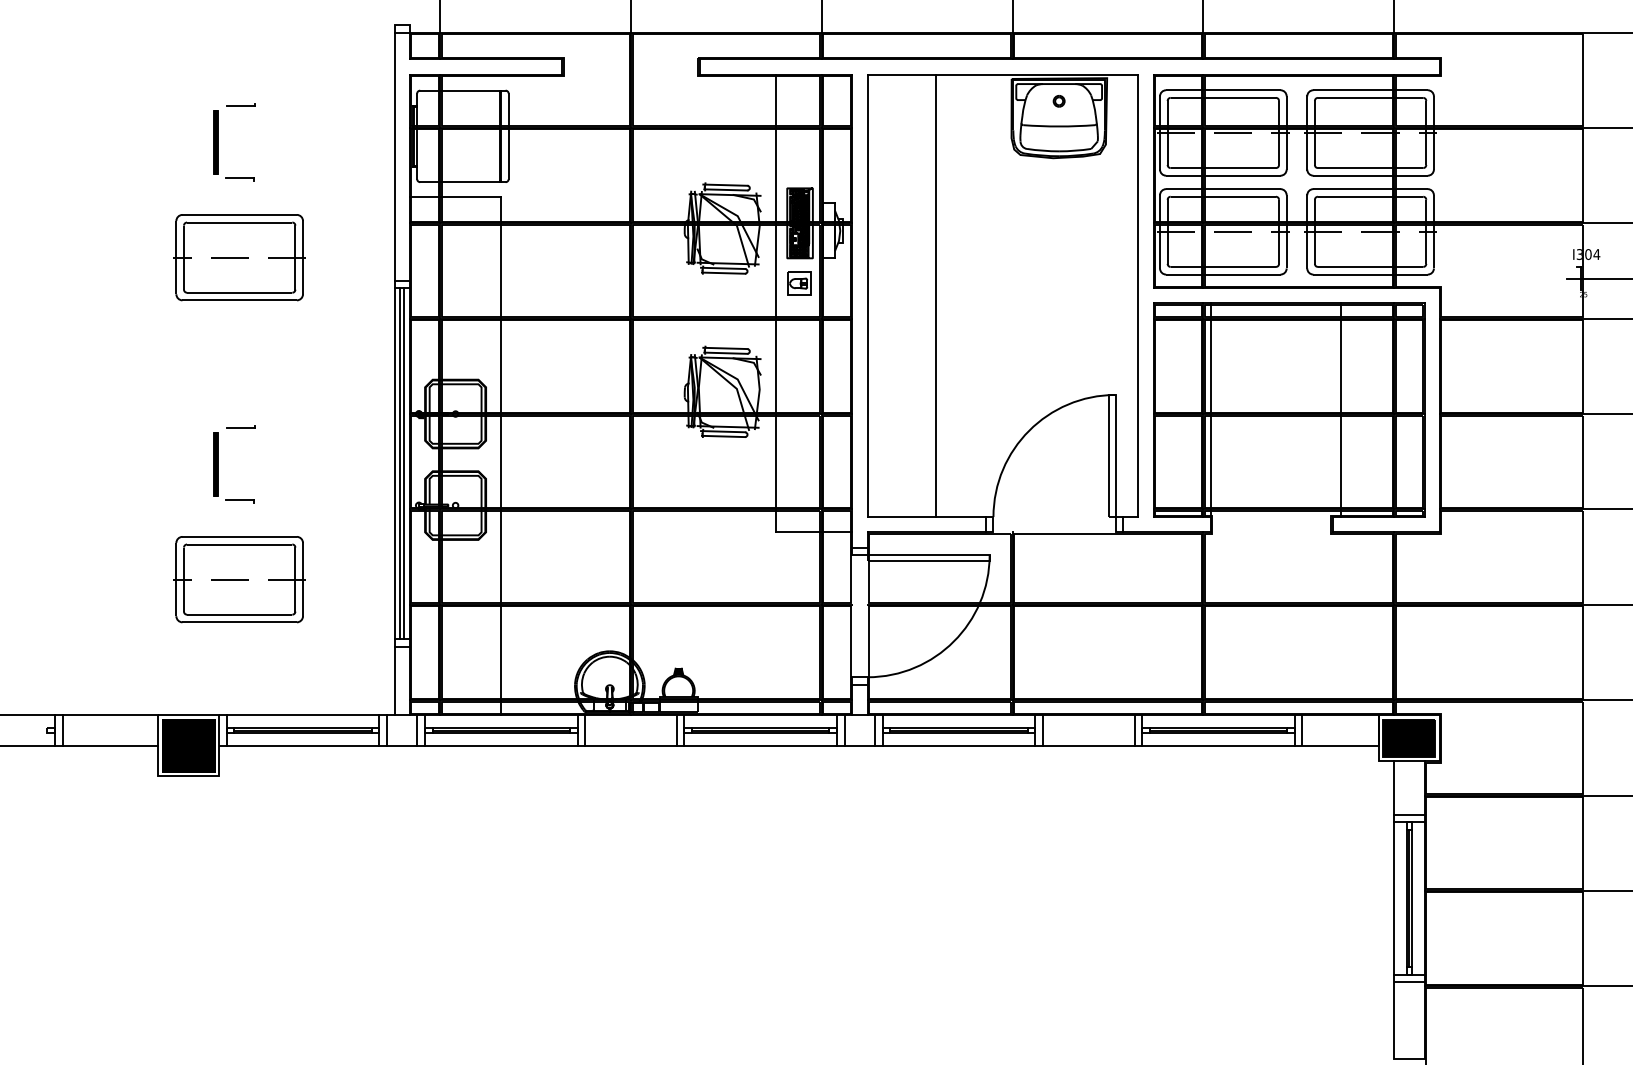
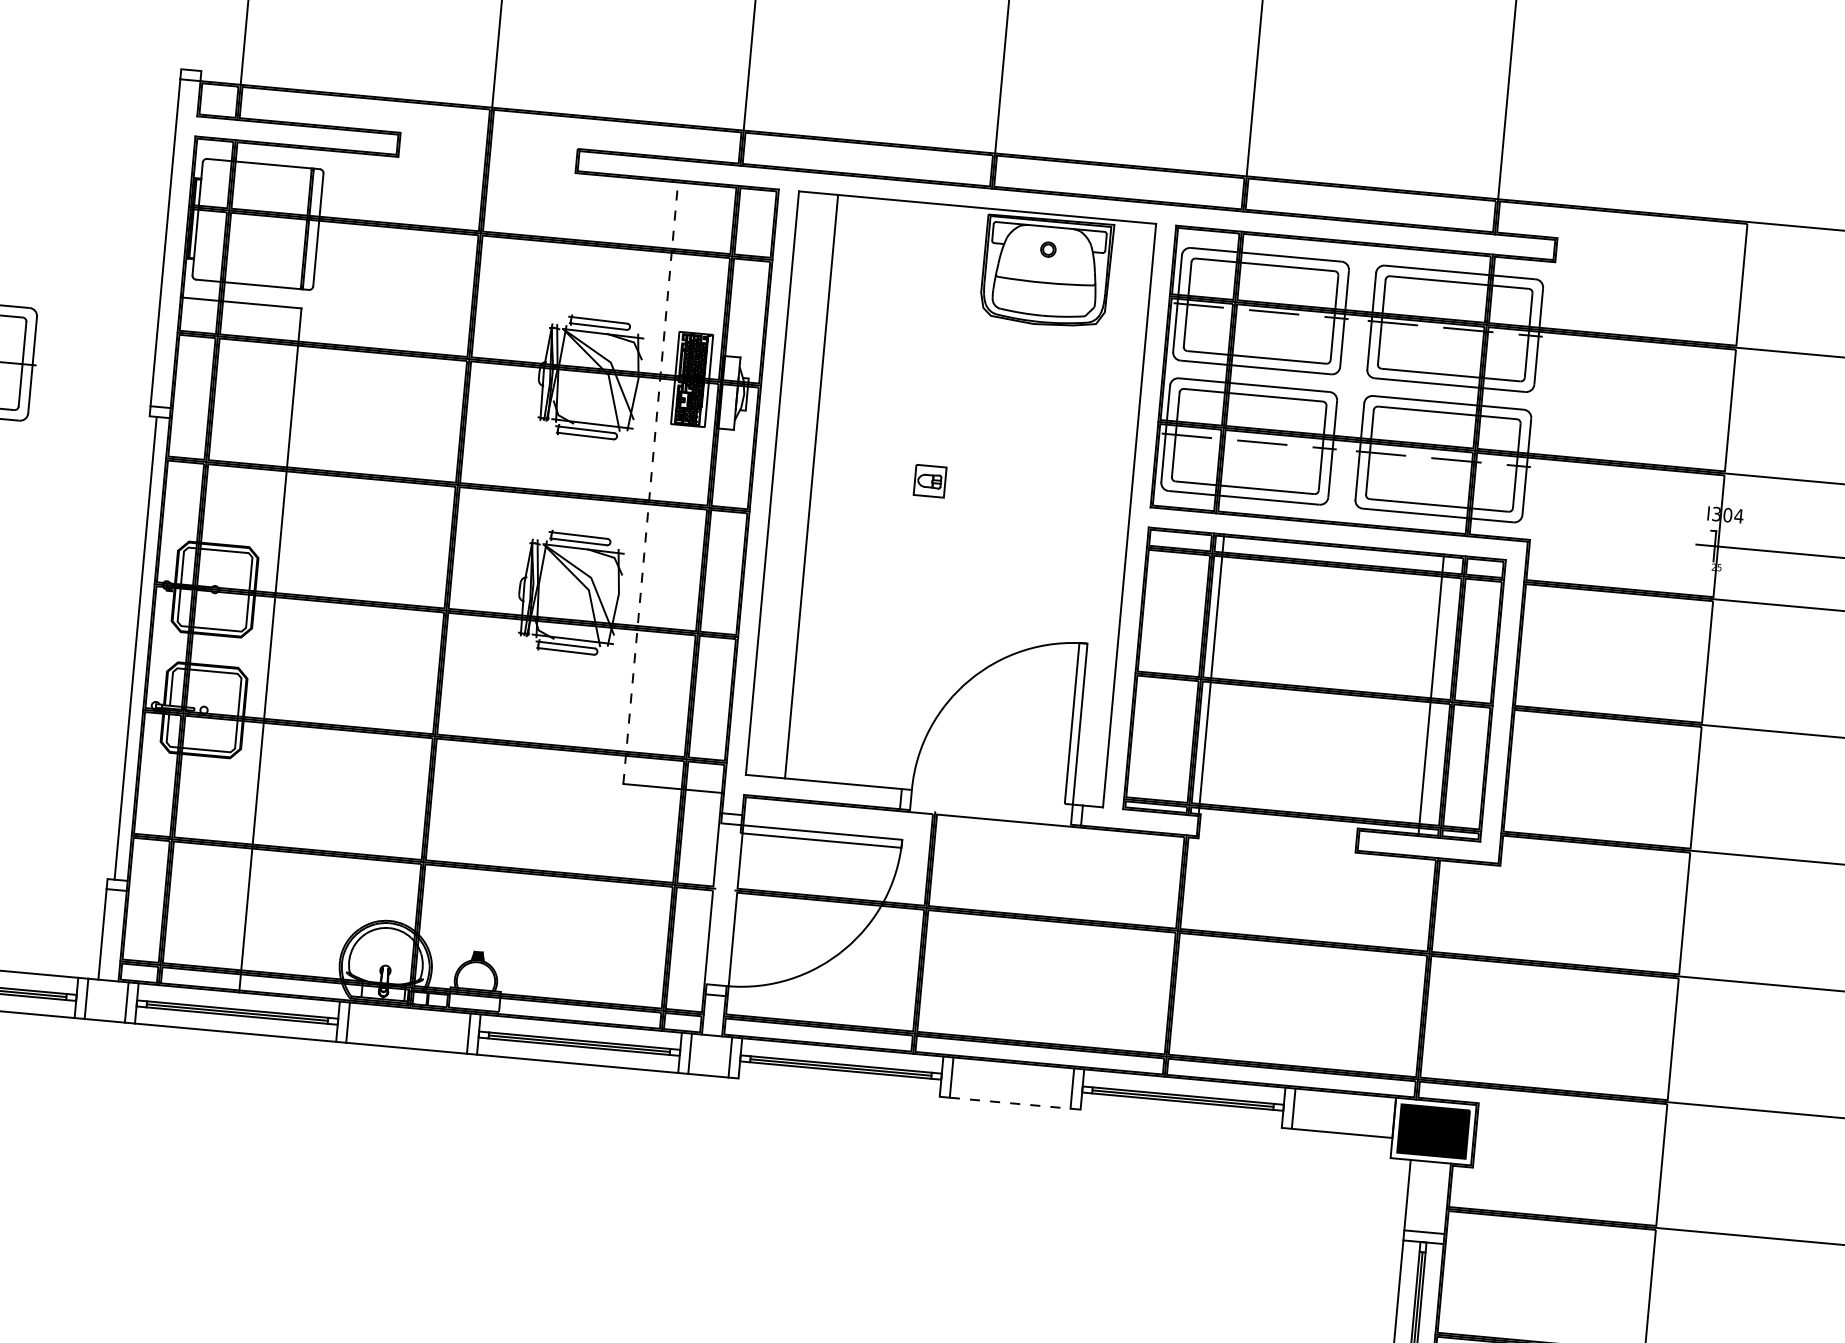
part: (799, 283) -> (930, 481), moved
line: (936, 295) -> (811, 486), moved
line: (776, 303) -> (651, 482), solid -> dashed
line: (1340, 410) -> (1431, 695), moved
line: (394, 463) -> (128, 647), removed
line: (404, 463) -> (141, 648), removed
line: (958, 745) -> (838, 1087), removed
line: (1088, 745) -> (1009, 1102), solid -> dashed
line: (1218, 745) -> (1181, 1118), removed

